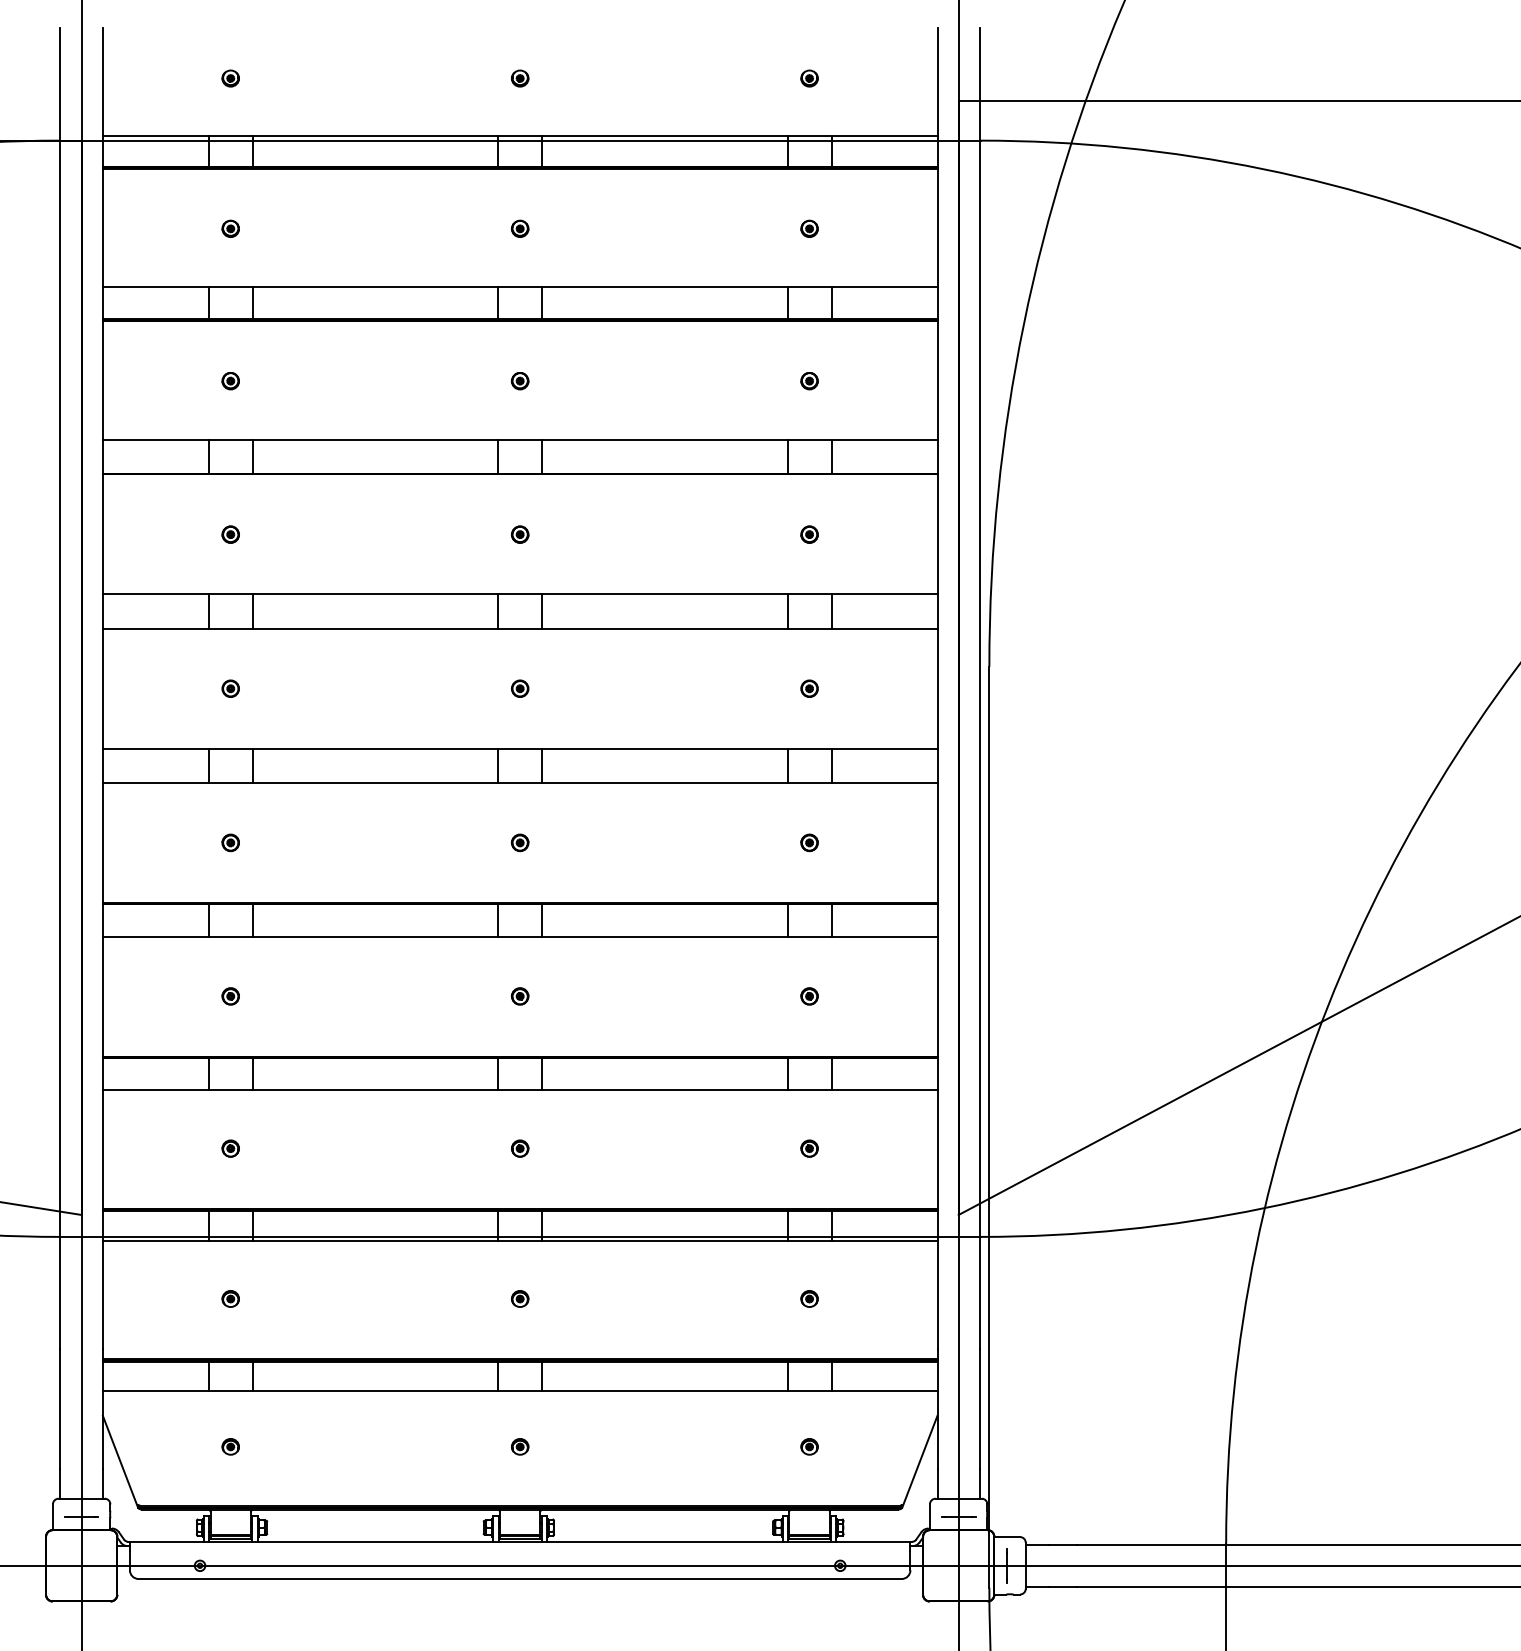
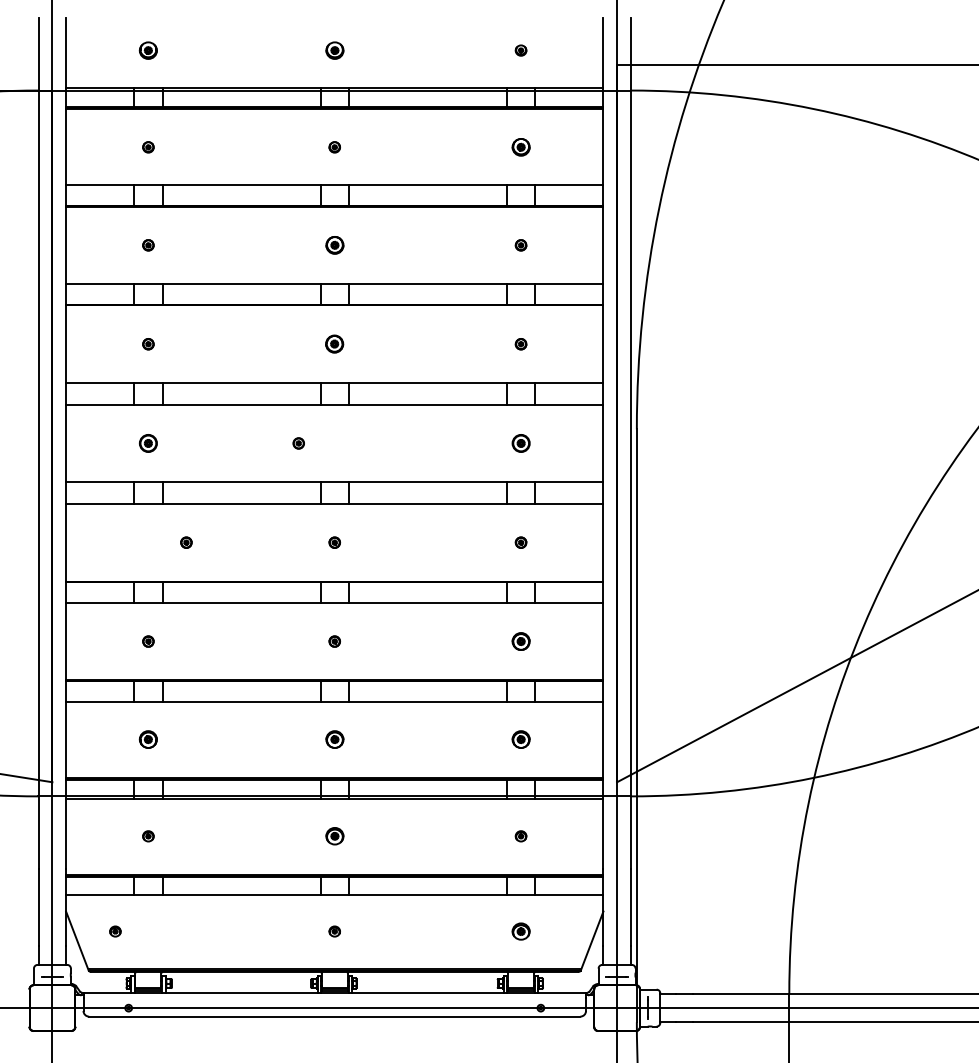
part: (230, 78) -> (148, 50), size x1.6
part: (519, 78) -> (334, 50), size x1.6
part: (808, 229) -> (520, 147), size x1.6
part: (519, 381) -> (334, 245), size x1.6
part: (519, 535) -> (334, 344), size x1.6
part: (230, 688) -> (148, 443), size x1.6
part: (519, 688) -> (298, 443), moved
part: (808, 688) -> (520, 443), size x1.6
part: (230, 842) -> (186, 542), moved
part: (808, 996) -> (520, 641), size x1.6
part: (230, 1148) -> (148, 739), size x1.6
part: (519, 1148) -> (334, 739), size x1.6
part: (808, 1148) -> (520, 739), size x1.6
part: (519, 1299) -> (334, 836), size x1.6
part: (230, 1446) -> (115, 931), moved
part: (808, 1446) -> (520, 931), size x1.6

